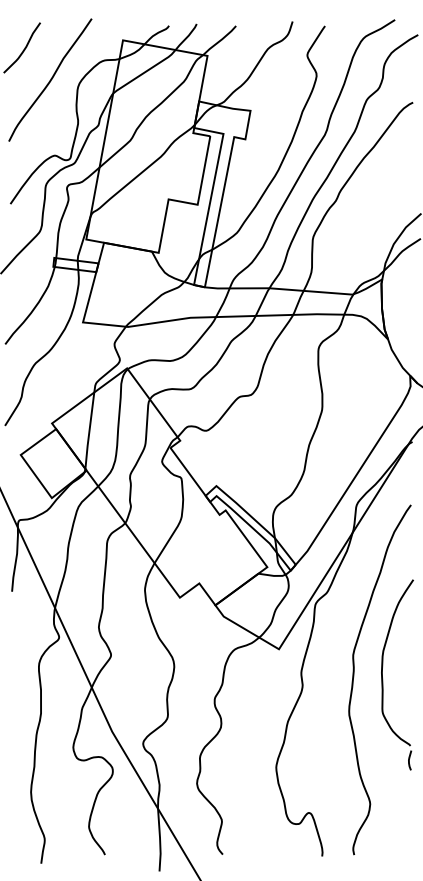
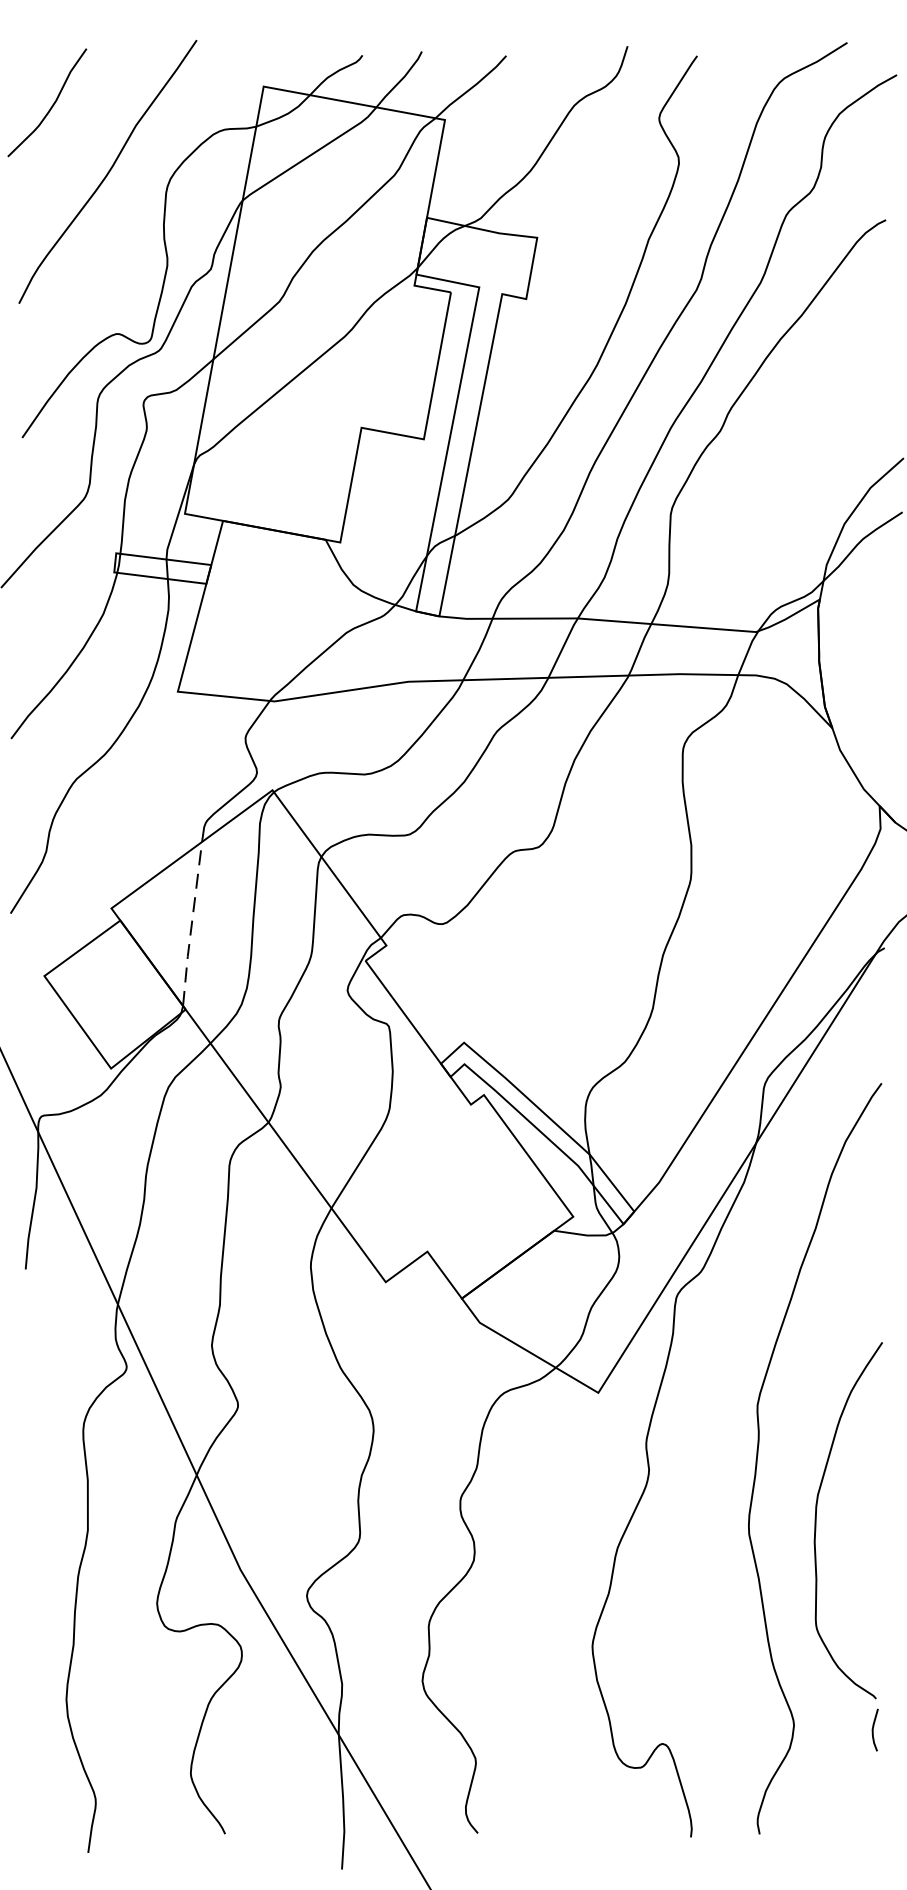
line: (89, 431) -> (191, 925), solid -> dashed
part: (383, 679) -> (818, 1556), moved

